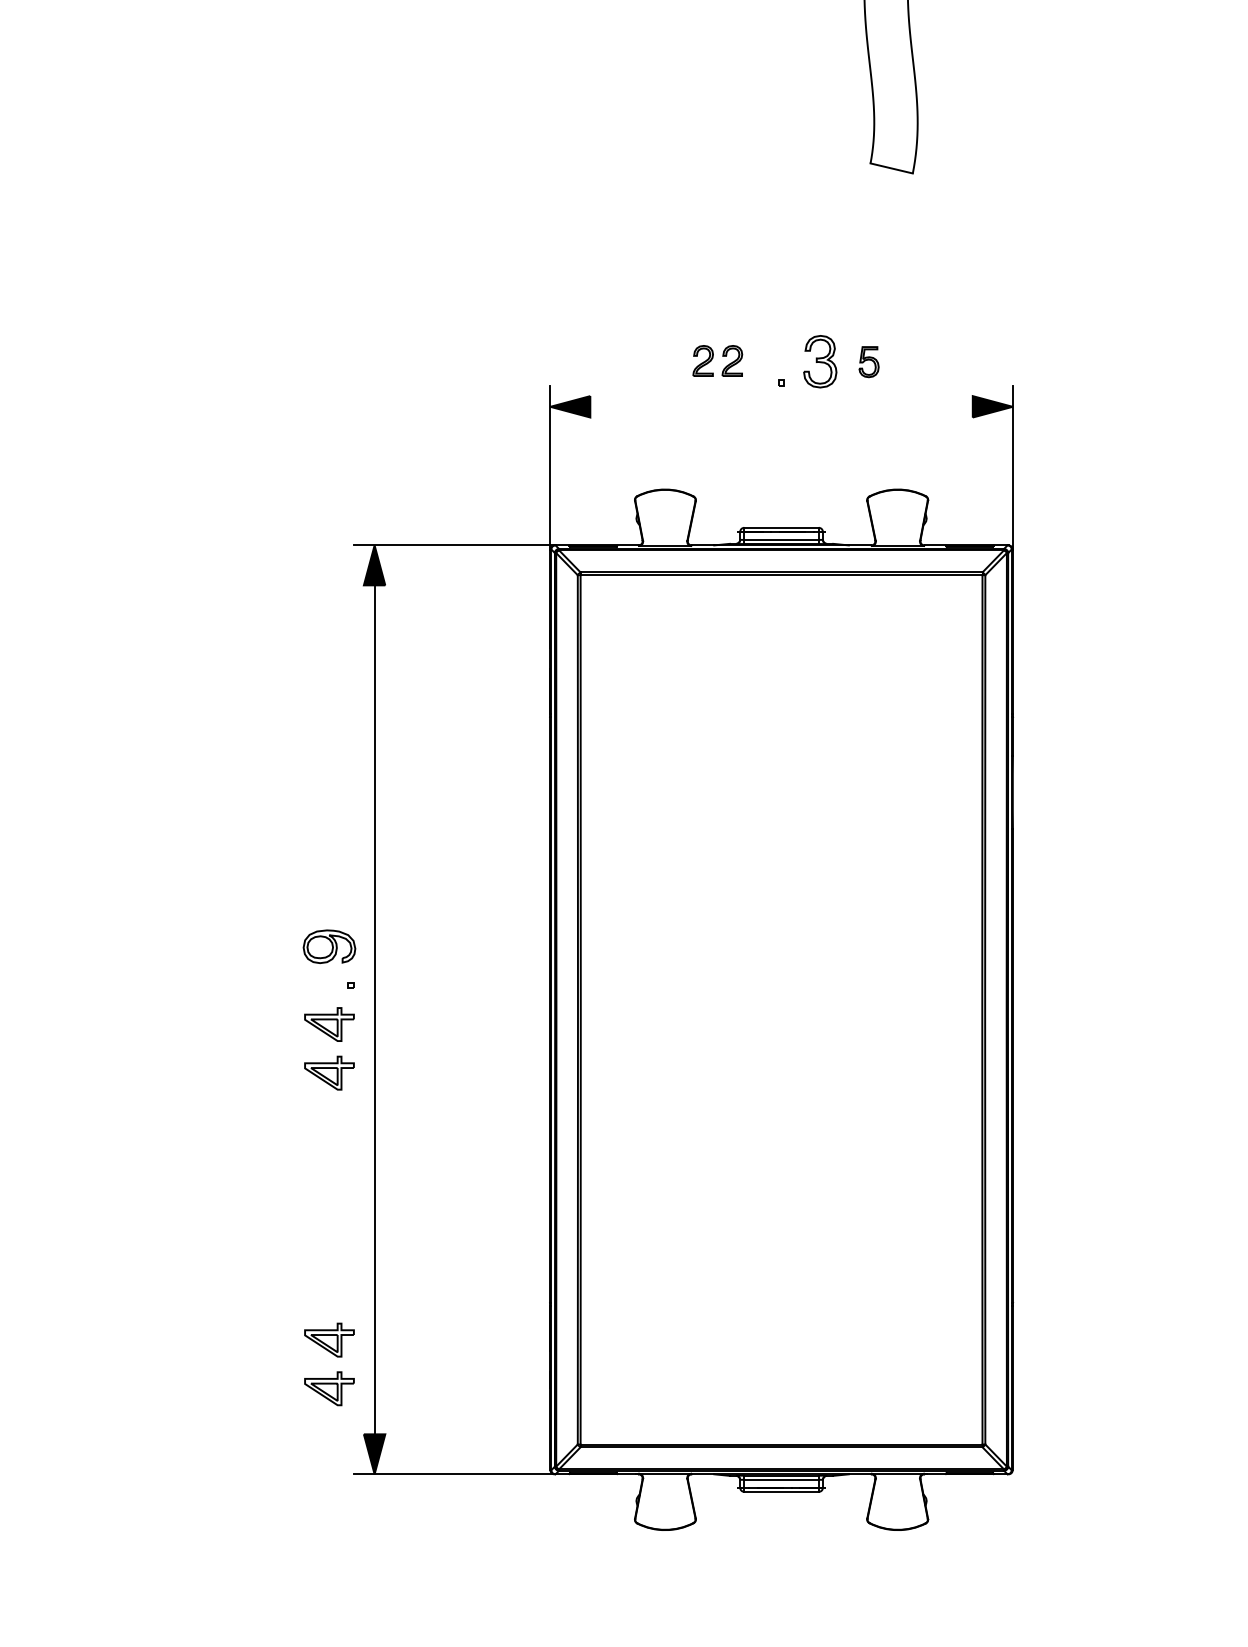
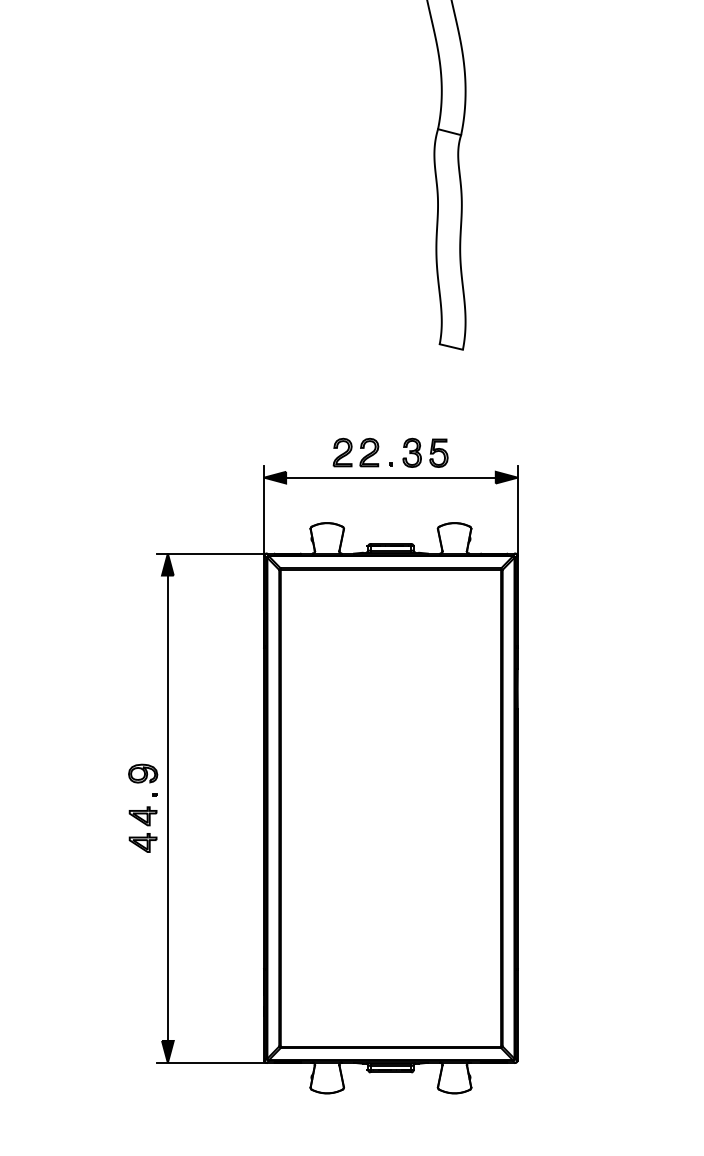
part: (716, 360) -> (355, 452), size x1.67
part: (868, 360) -> (438, 452), size x1.67
line: (780, 406) -> (390, 477), added
part: (328, 1364) -> (142, 1002), removed

